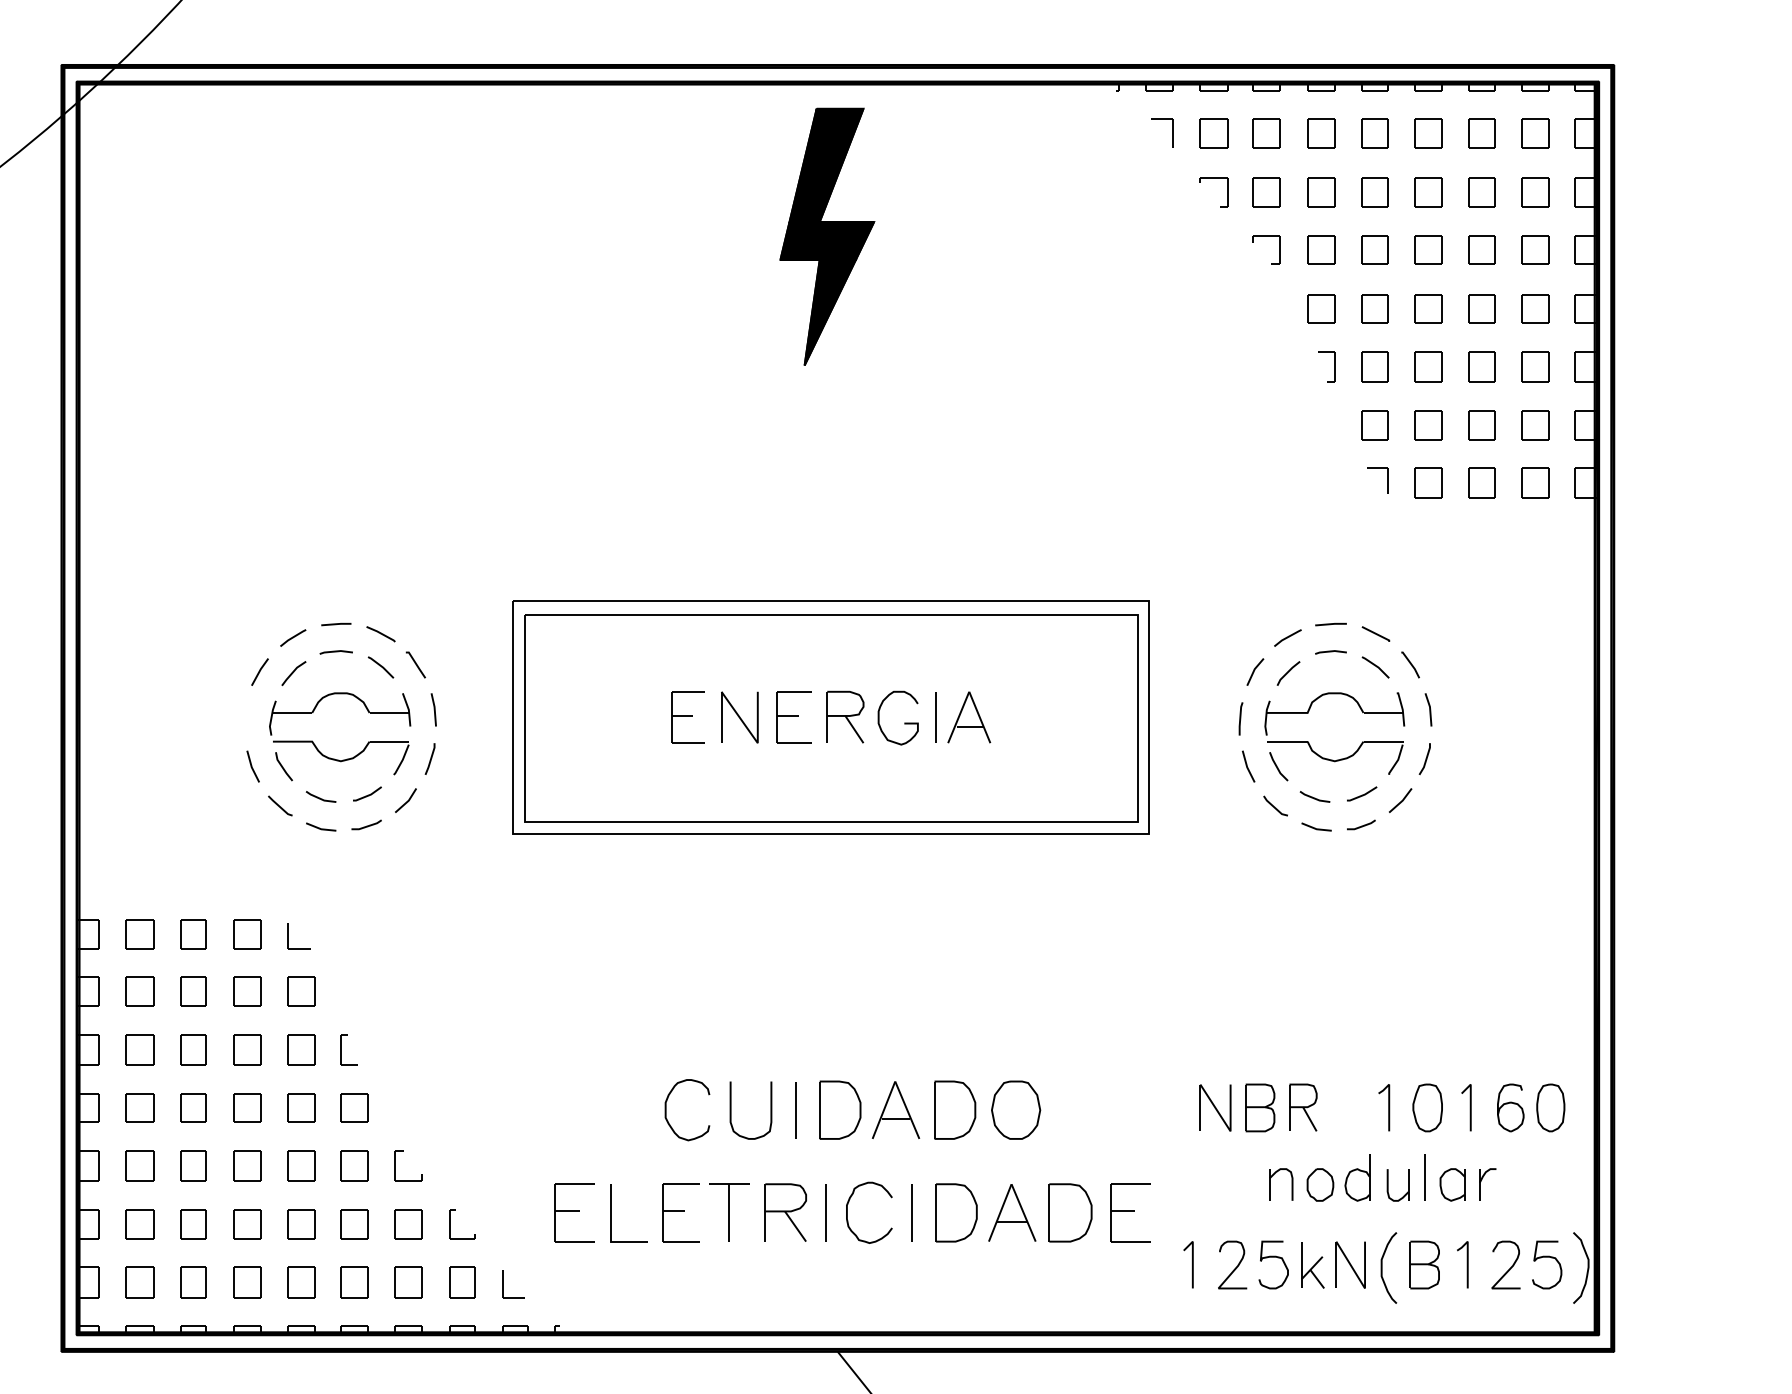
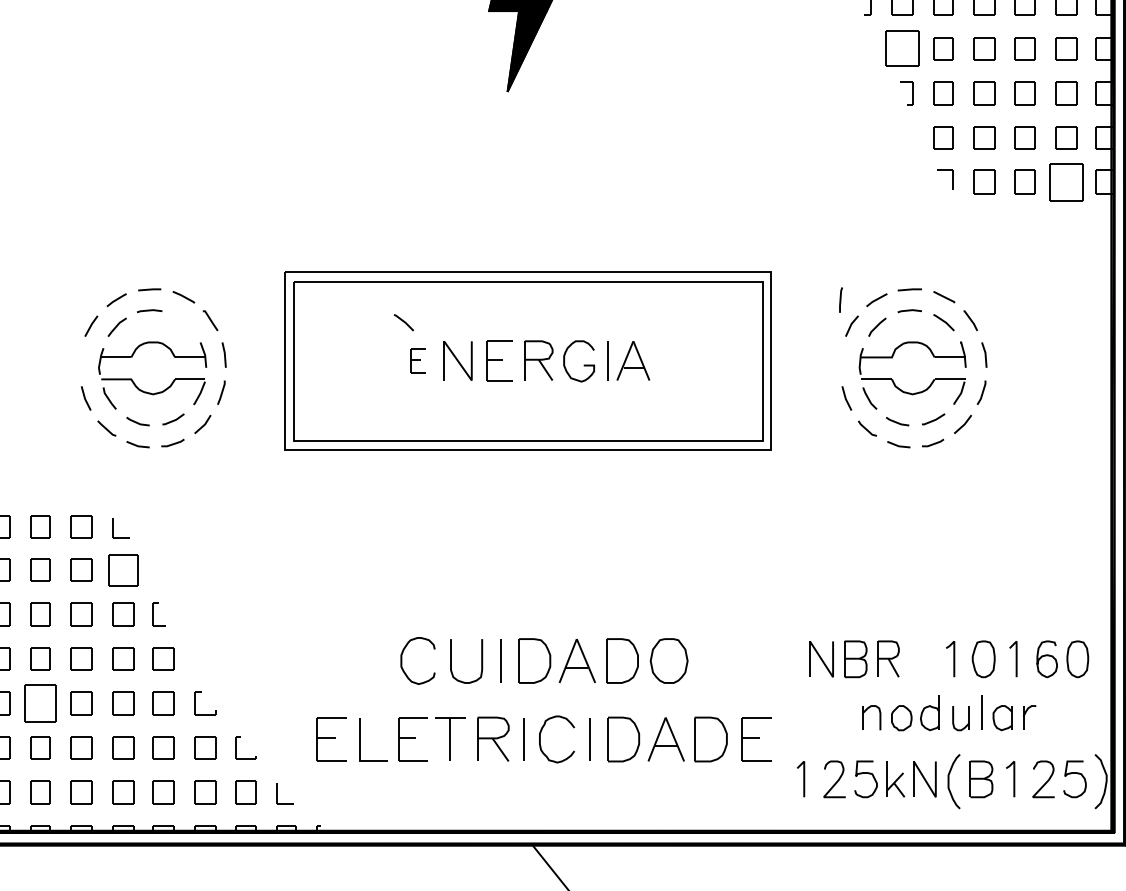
part: (1321, 308) -> (902, 48), size x1.6
part: (1535, 482) -> (1066, 181), size x1.6
line: (380, 666) -> (403, 321), moved
part: (687, 717) -> (418, 360), size x0.6
line: (1240, 718) -> (840, 299), moved
part: (301, 991) -> (123, 570), size x1.4
part: (193, 1165) -> (40, 703), size x1.6

